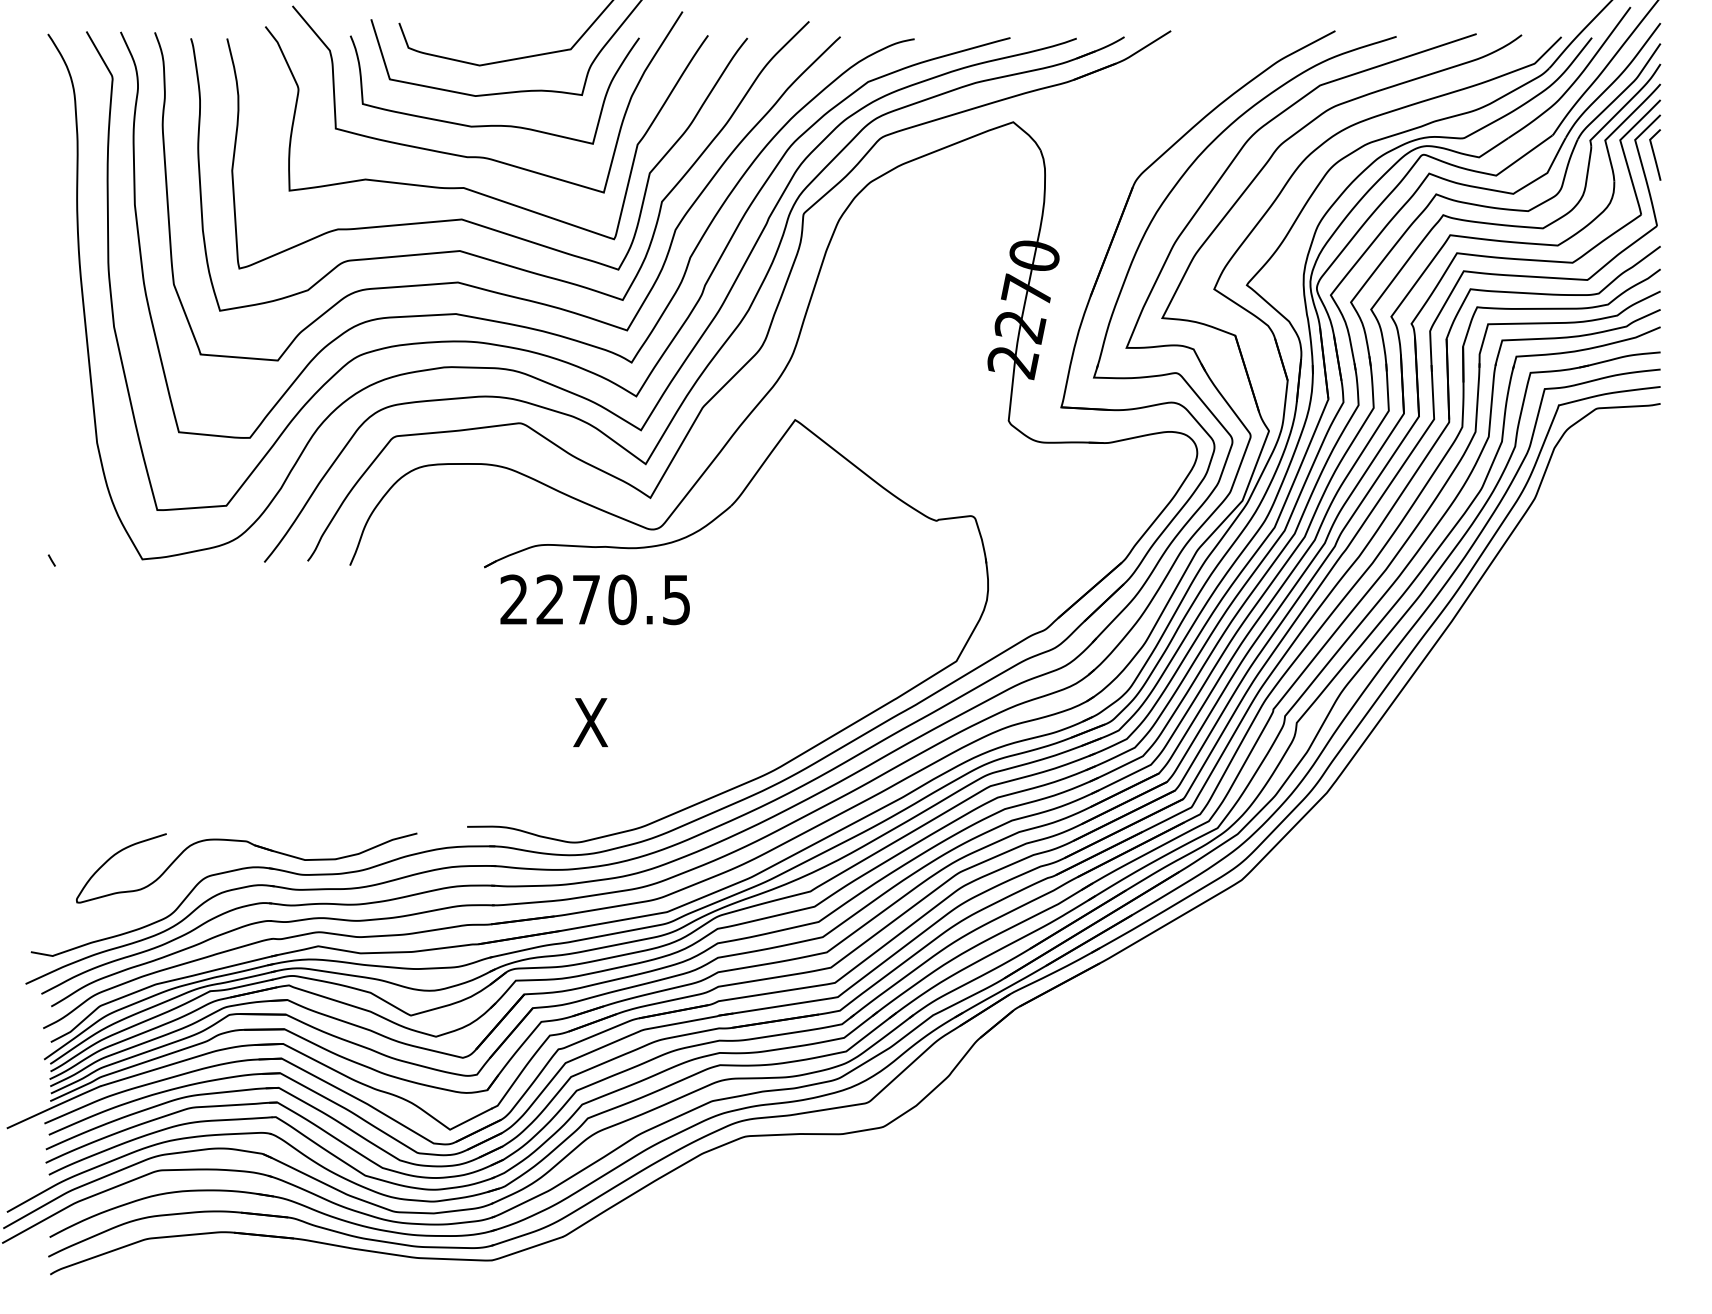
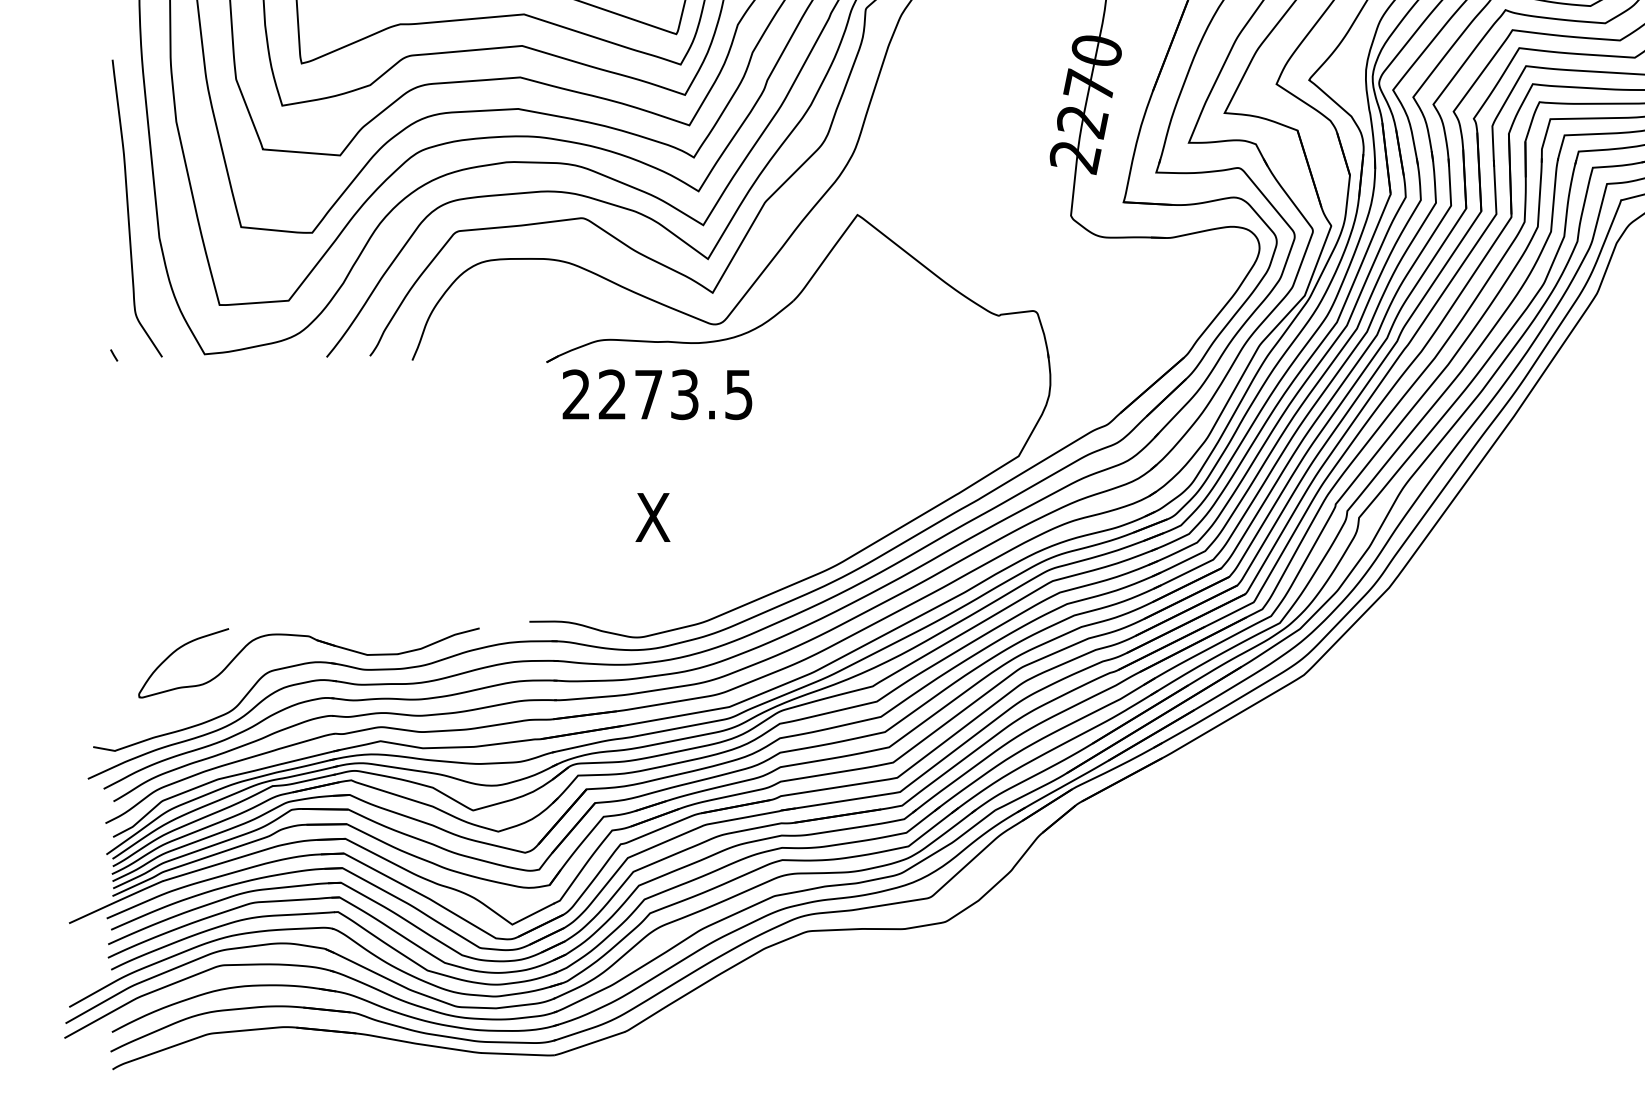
curve: (66, 413) -> (128, 208), added
text: (622, 599) -> (684, 394), 2270.5 -> 2273.5

